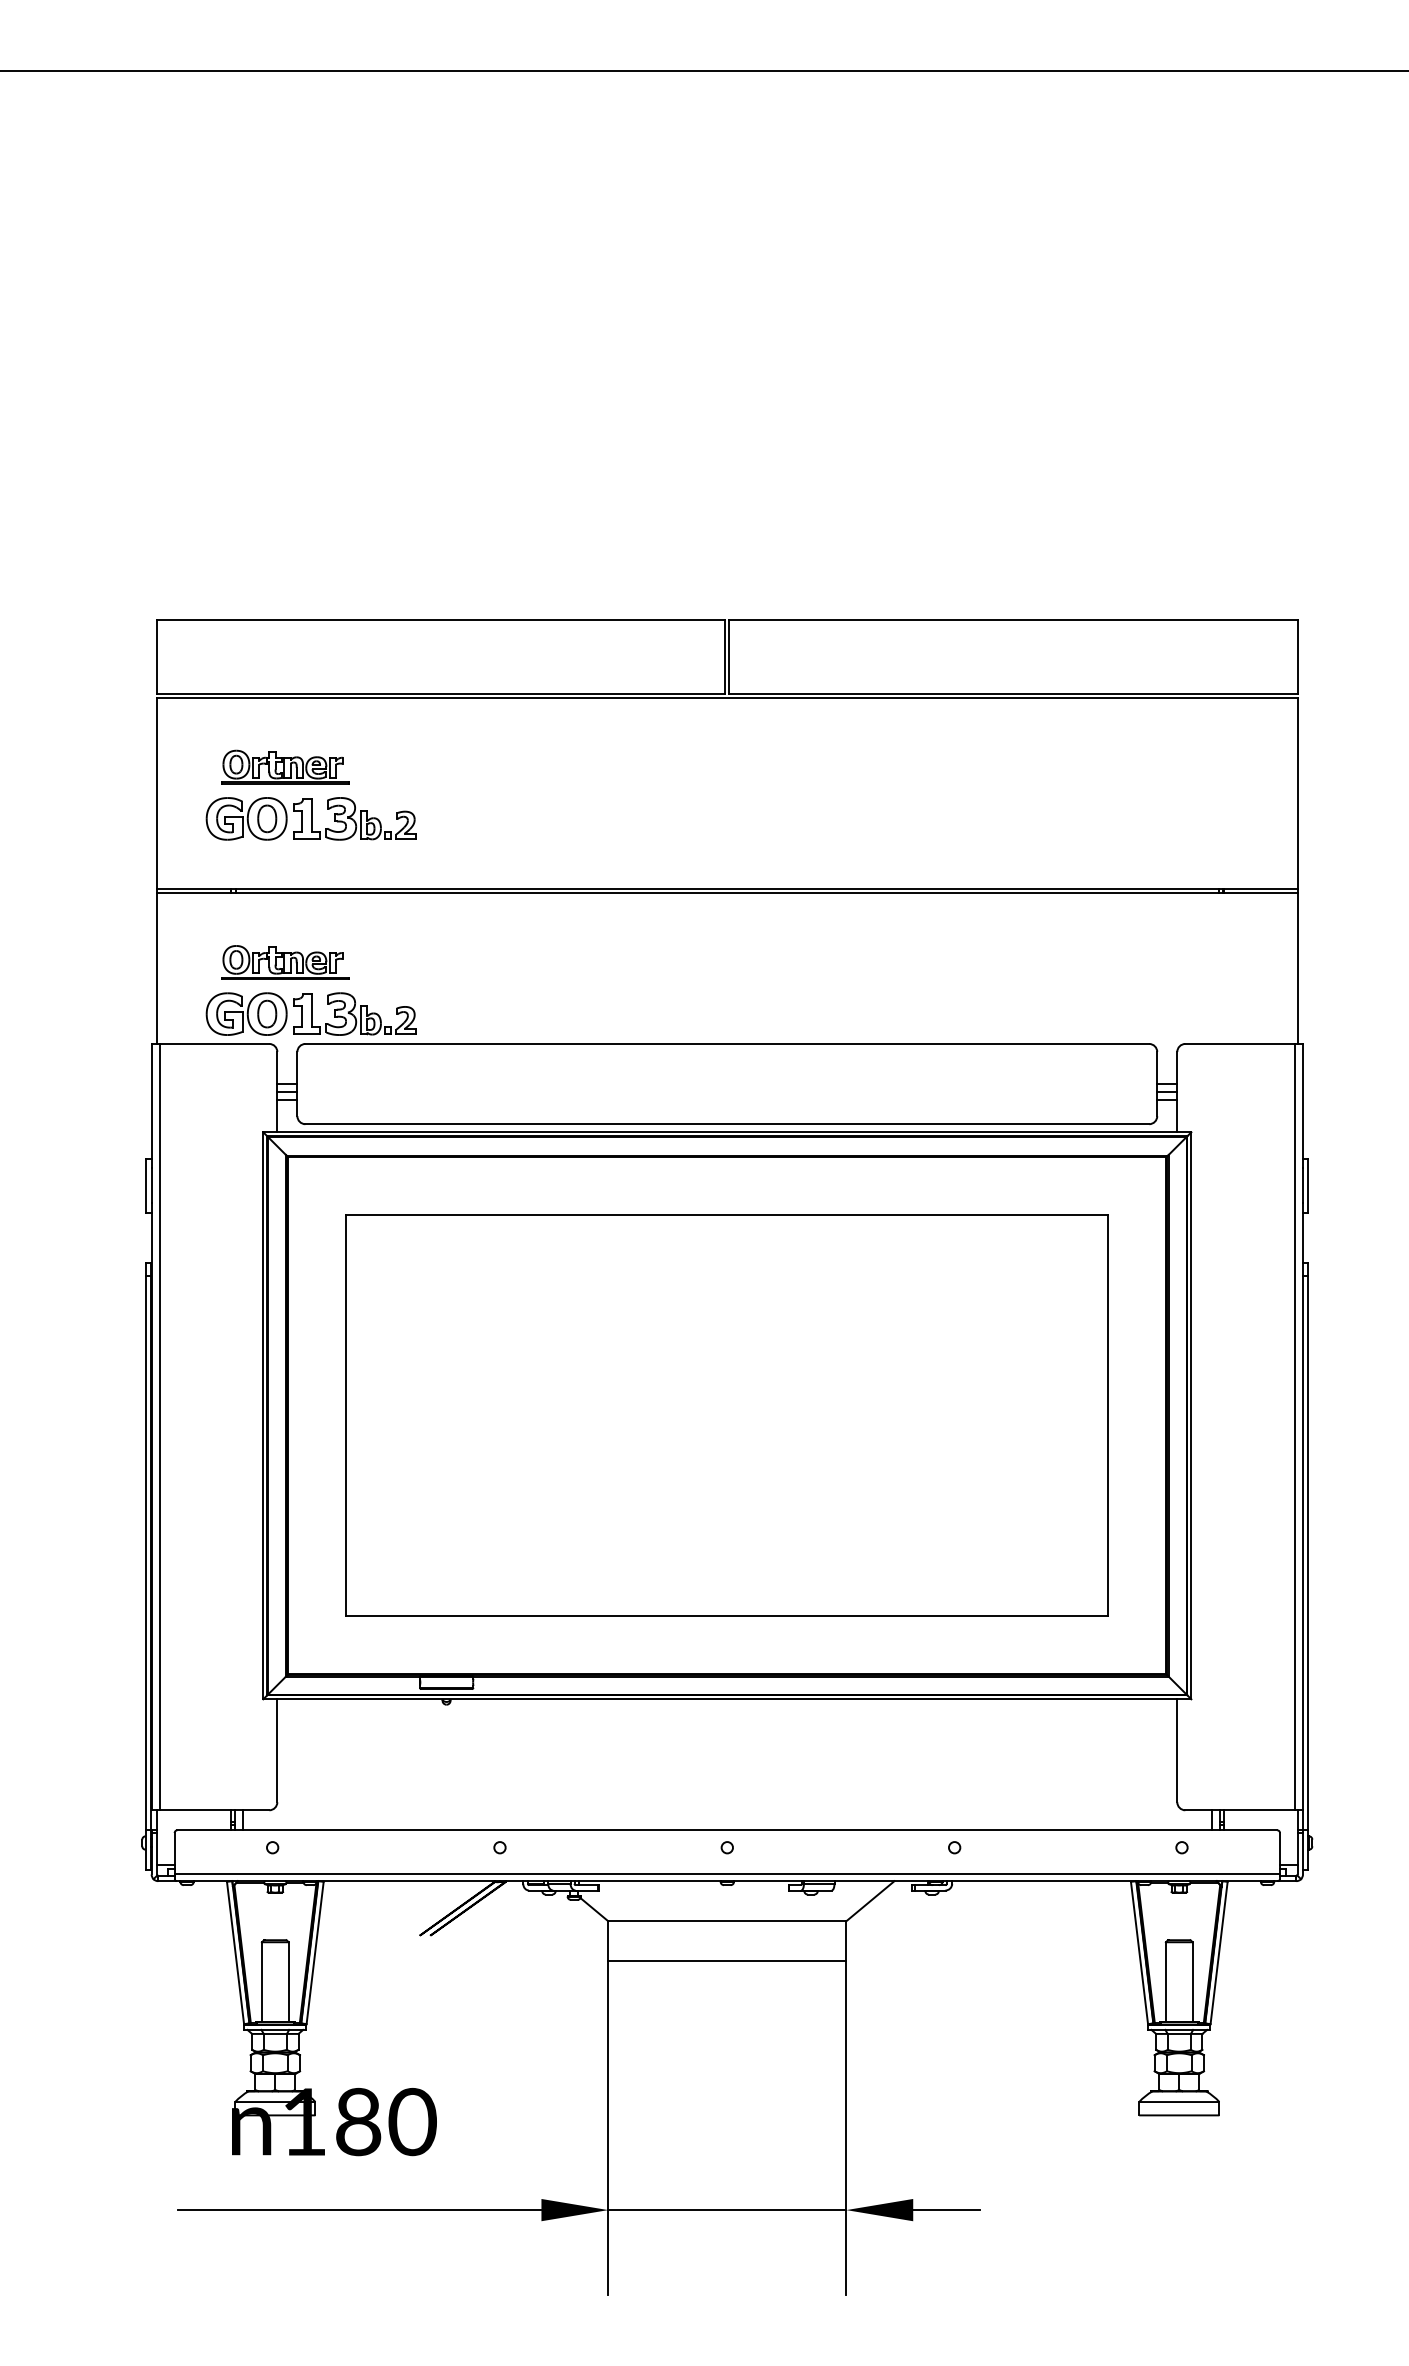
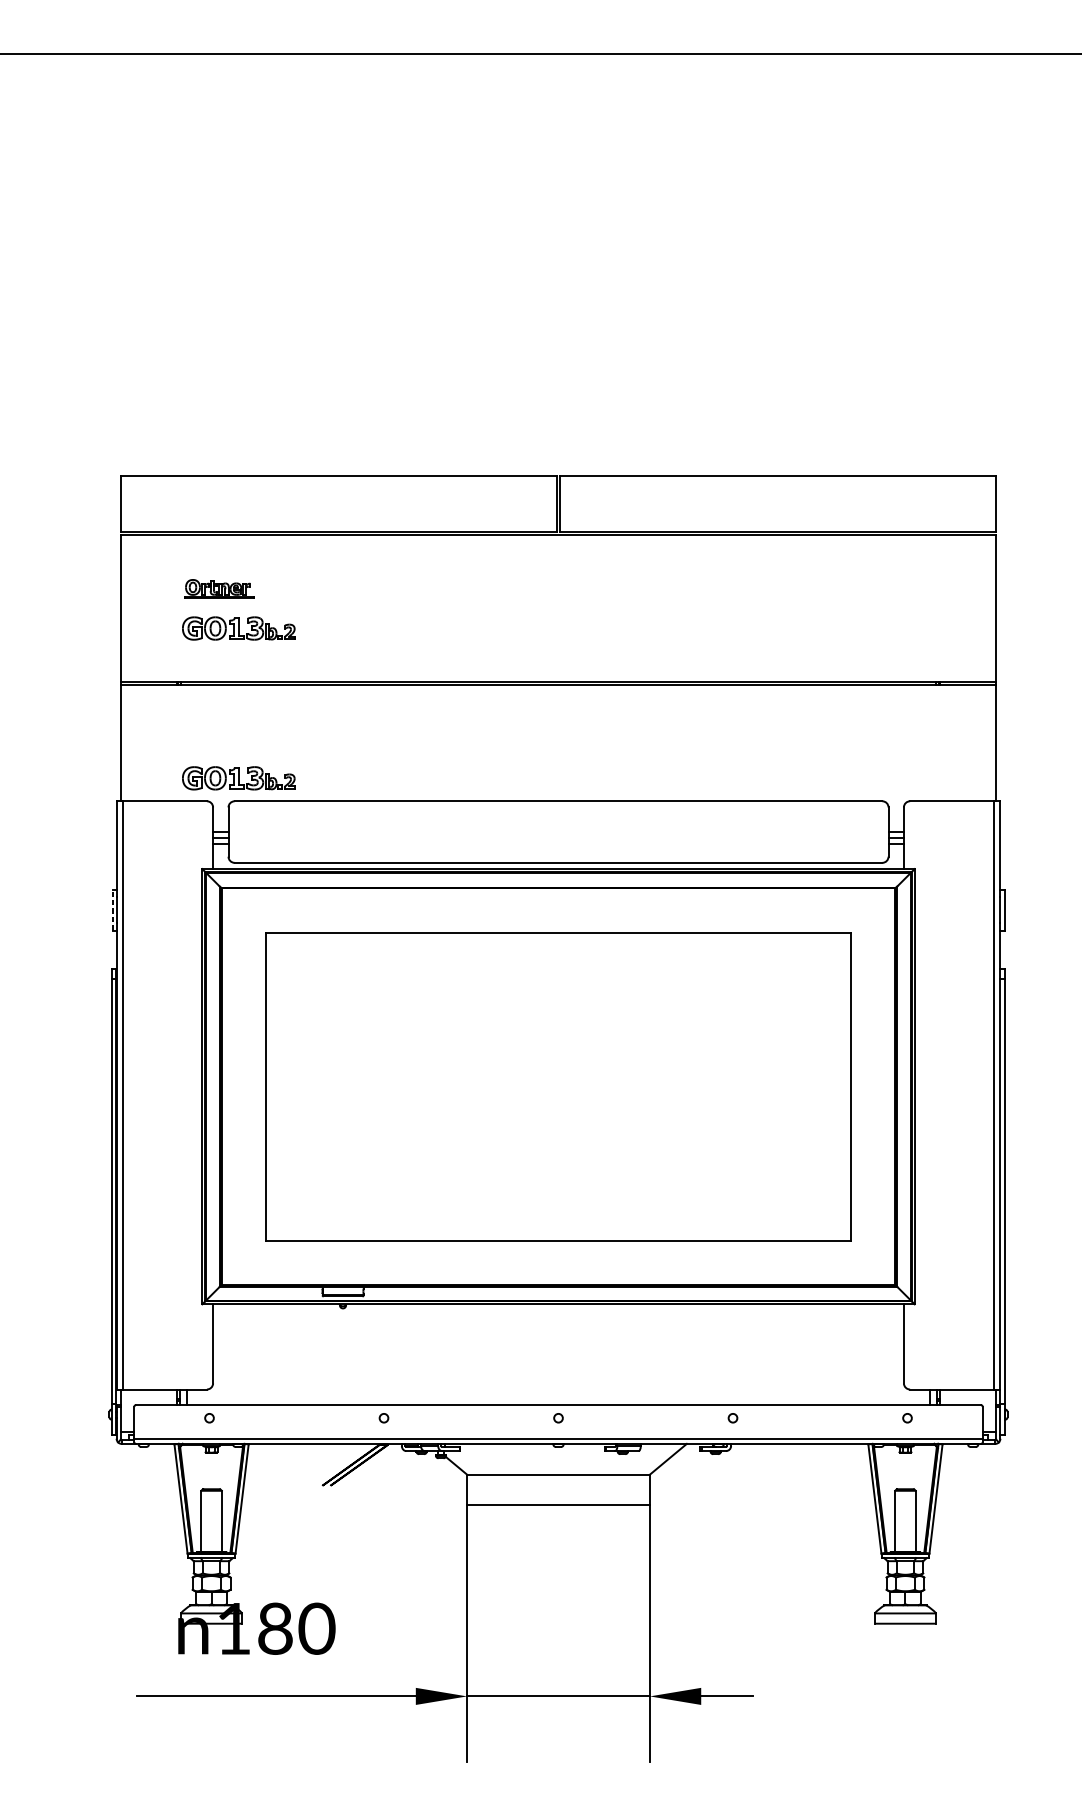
part: (285, 766) -> (219, 588), size x0.7
part: (310, 818) -> (238, 628), size x0.7
part: (285, 962) -> (219, 738), removed
part: (310, 1013) -> (238, 777), size x0.7
line: (146, 1185) -> (112, 909), solid -> dashed

